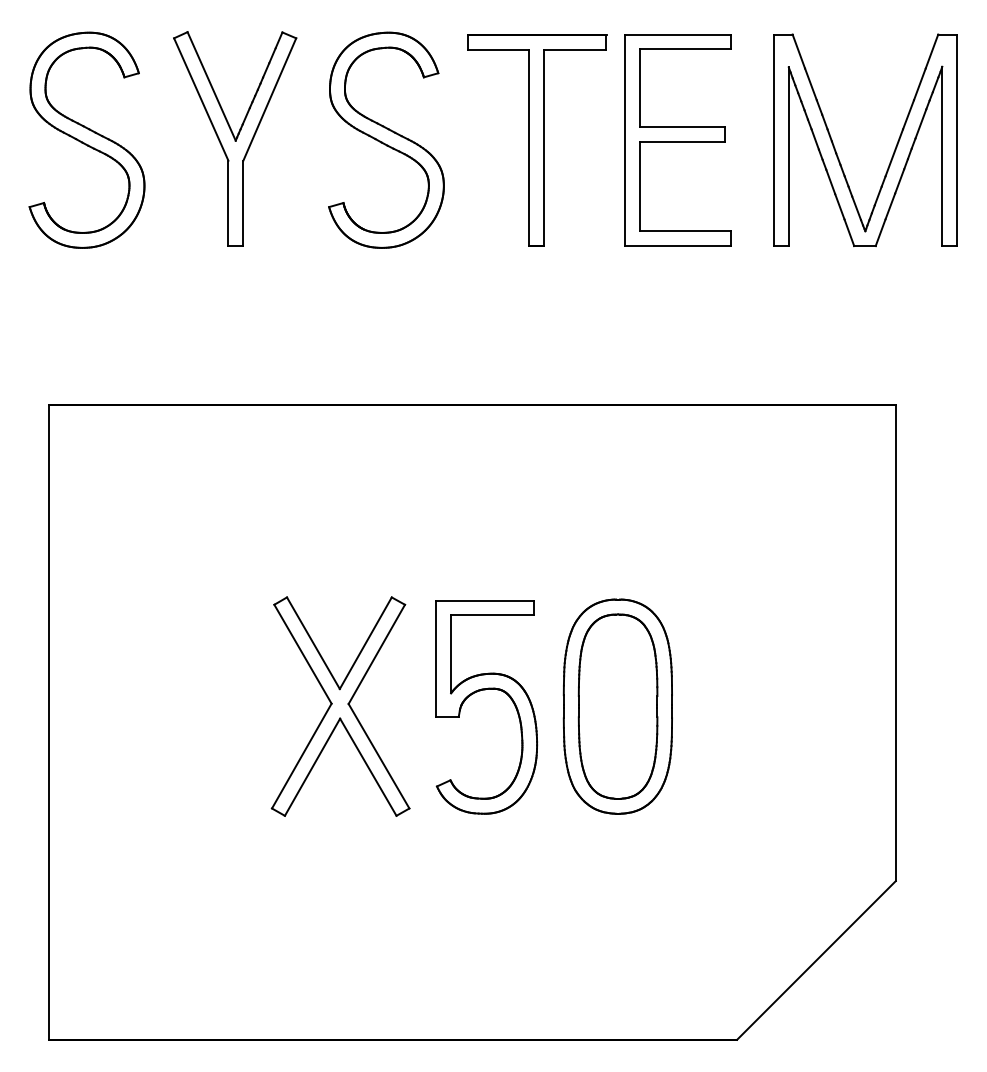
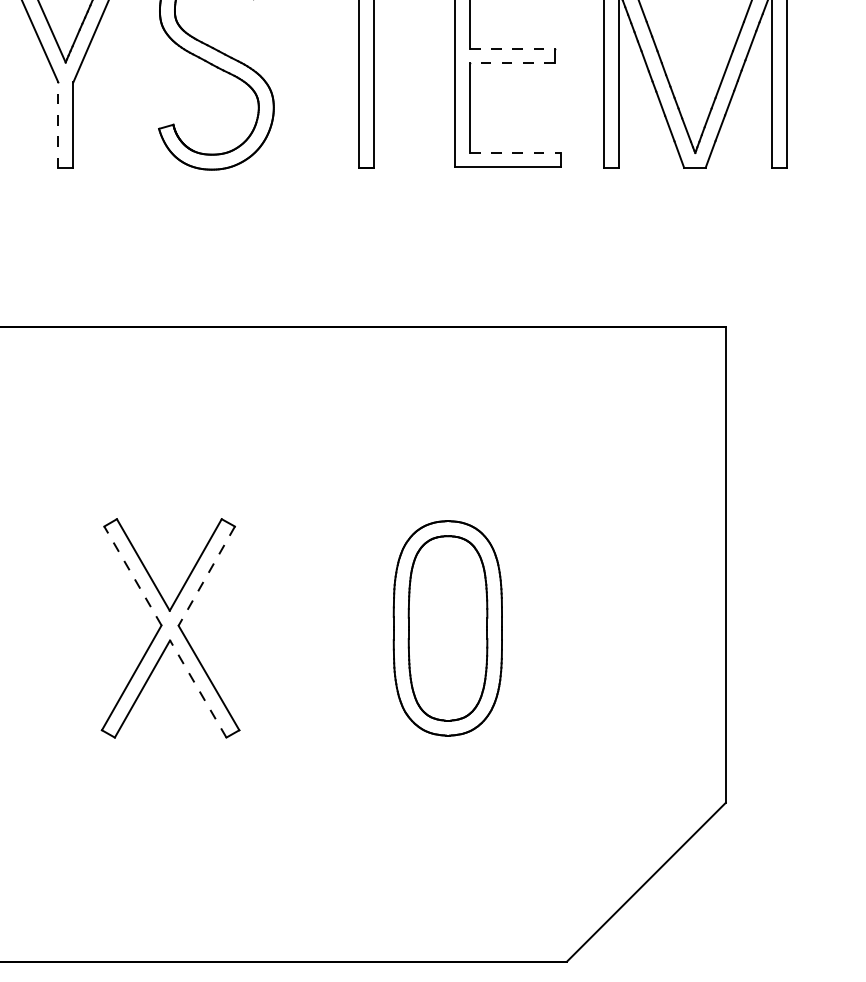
line: (682, 126) -> (512, 48), solid -> dashed
line: (682, 141) -> (512, 63), solid -> dashed
line: (228, 203) -> (58, 125), solid -> dashed
line: (685, 230) -> (515, 152), solid -> dashed
line: (302, 653) -> (132, 575), solid -> dashed
line: (376, 654) -> (206, 576), solid -> dashed
part: (485, 690) -> (315, 612), removed
line: (368, 766) -> (198, 688), solid -> dashed

